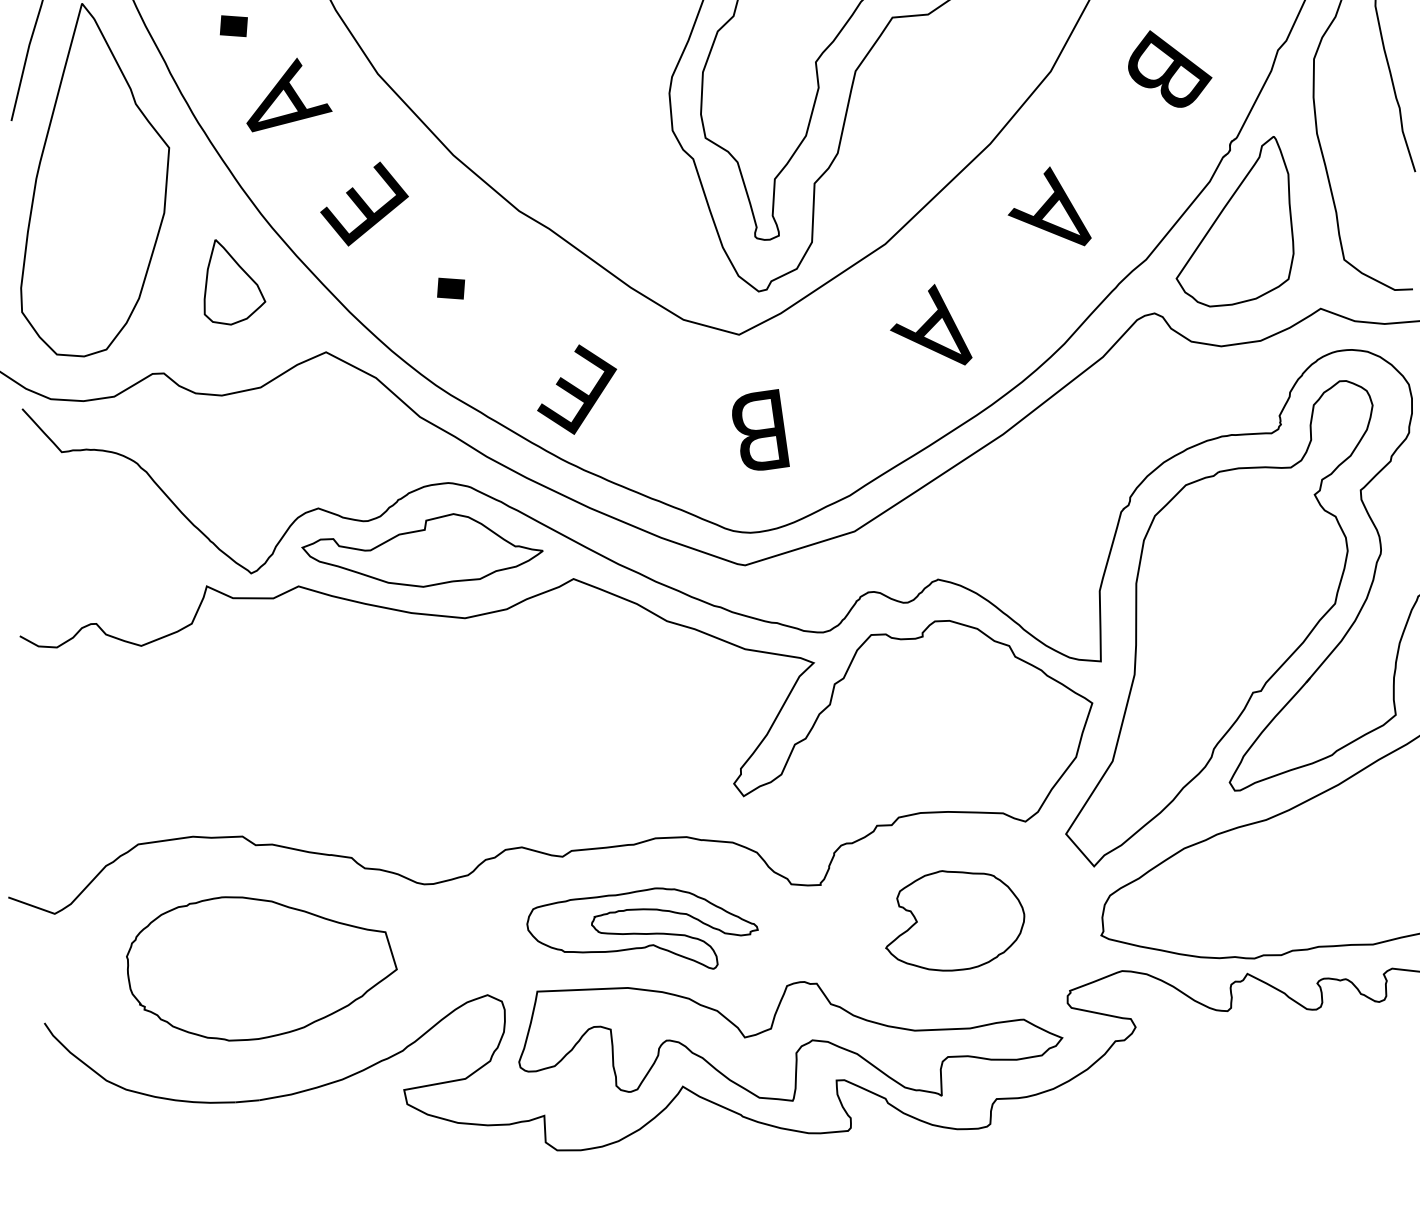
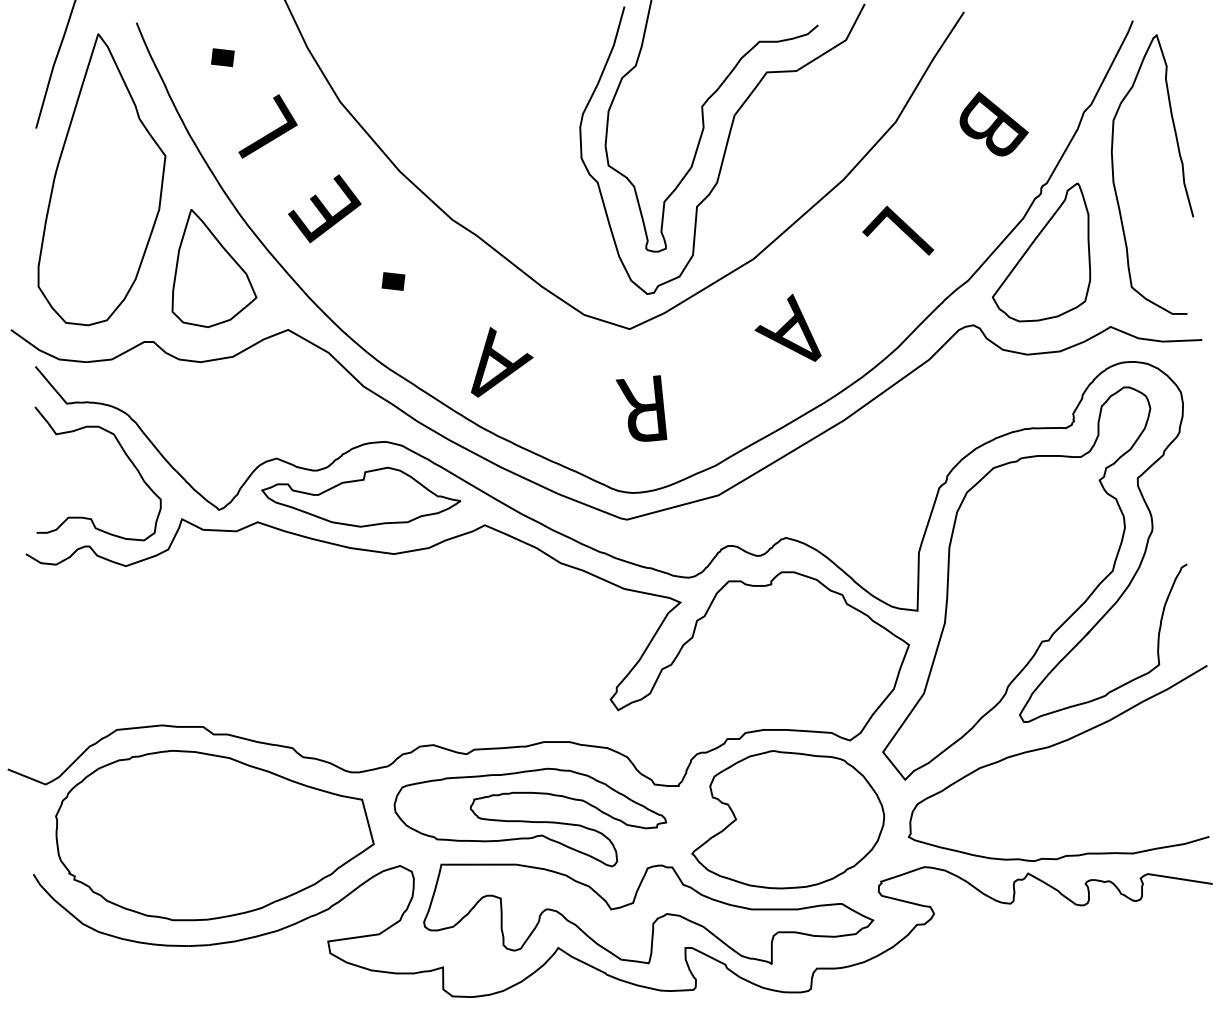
text: (288, 102) -> (265, 122), A -> L
text: (1054, 206) -> (894, 233), A -> L
part: (233, 281) -> (214, 268), size x1.67
text: (579, 386) -> (496, 366), E -> A
text: (749, 430) -> (635, 408), B -> R
curve: (135, 512) -> (125, 455), added
part: (954, 920) -> (788, 819), size x1.67
part: (642, 930) -> (530, 817), size x1.43
part: (261, 967) -> (214, 835), size x1.43

